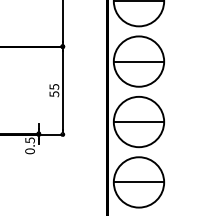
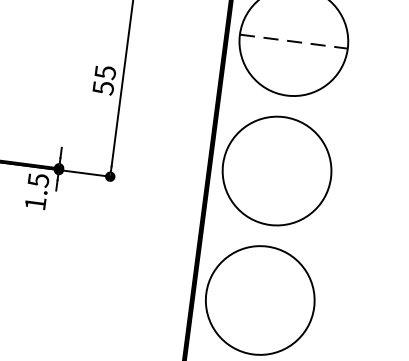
line: (139, 61) -> (294, 41), solid -> dashed
line: (138, 122) -> (275, 171), removed
text: (29, 151) -> (34, 203), 0.5 -> 1.5
line: (138, 182) -> (259, 300), removed

